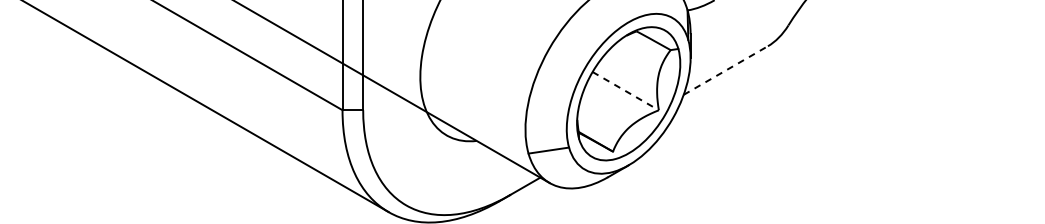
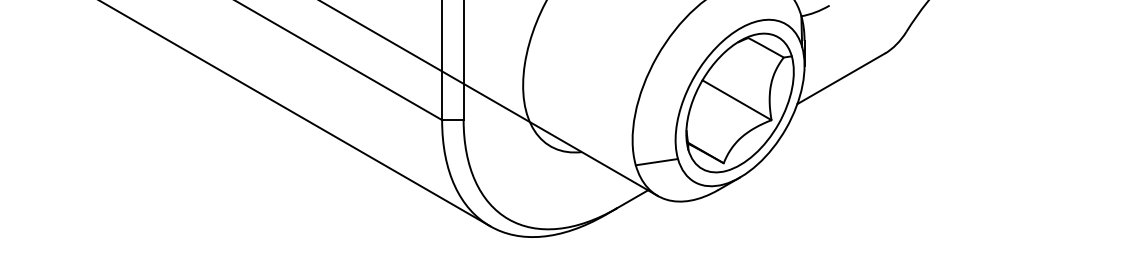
line: (726, 70) -> (841, 78), dashed -> solid
line: (626, 91) -> (737, 100), dashed -> solid

